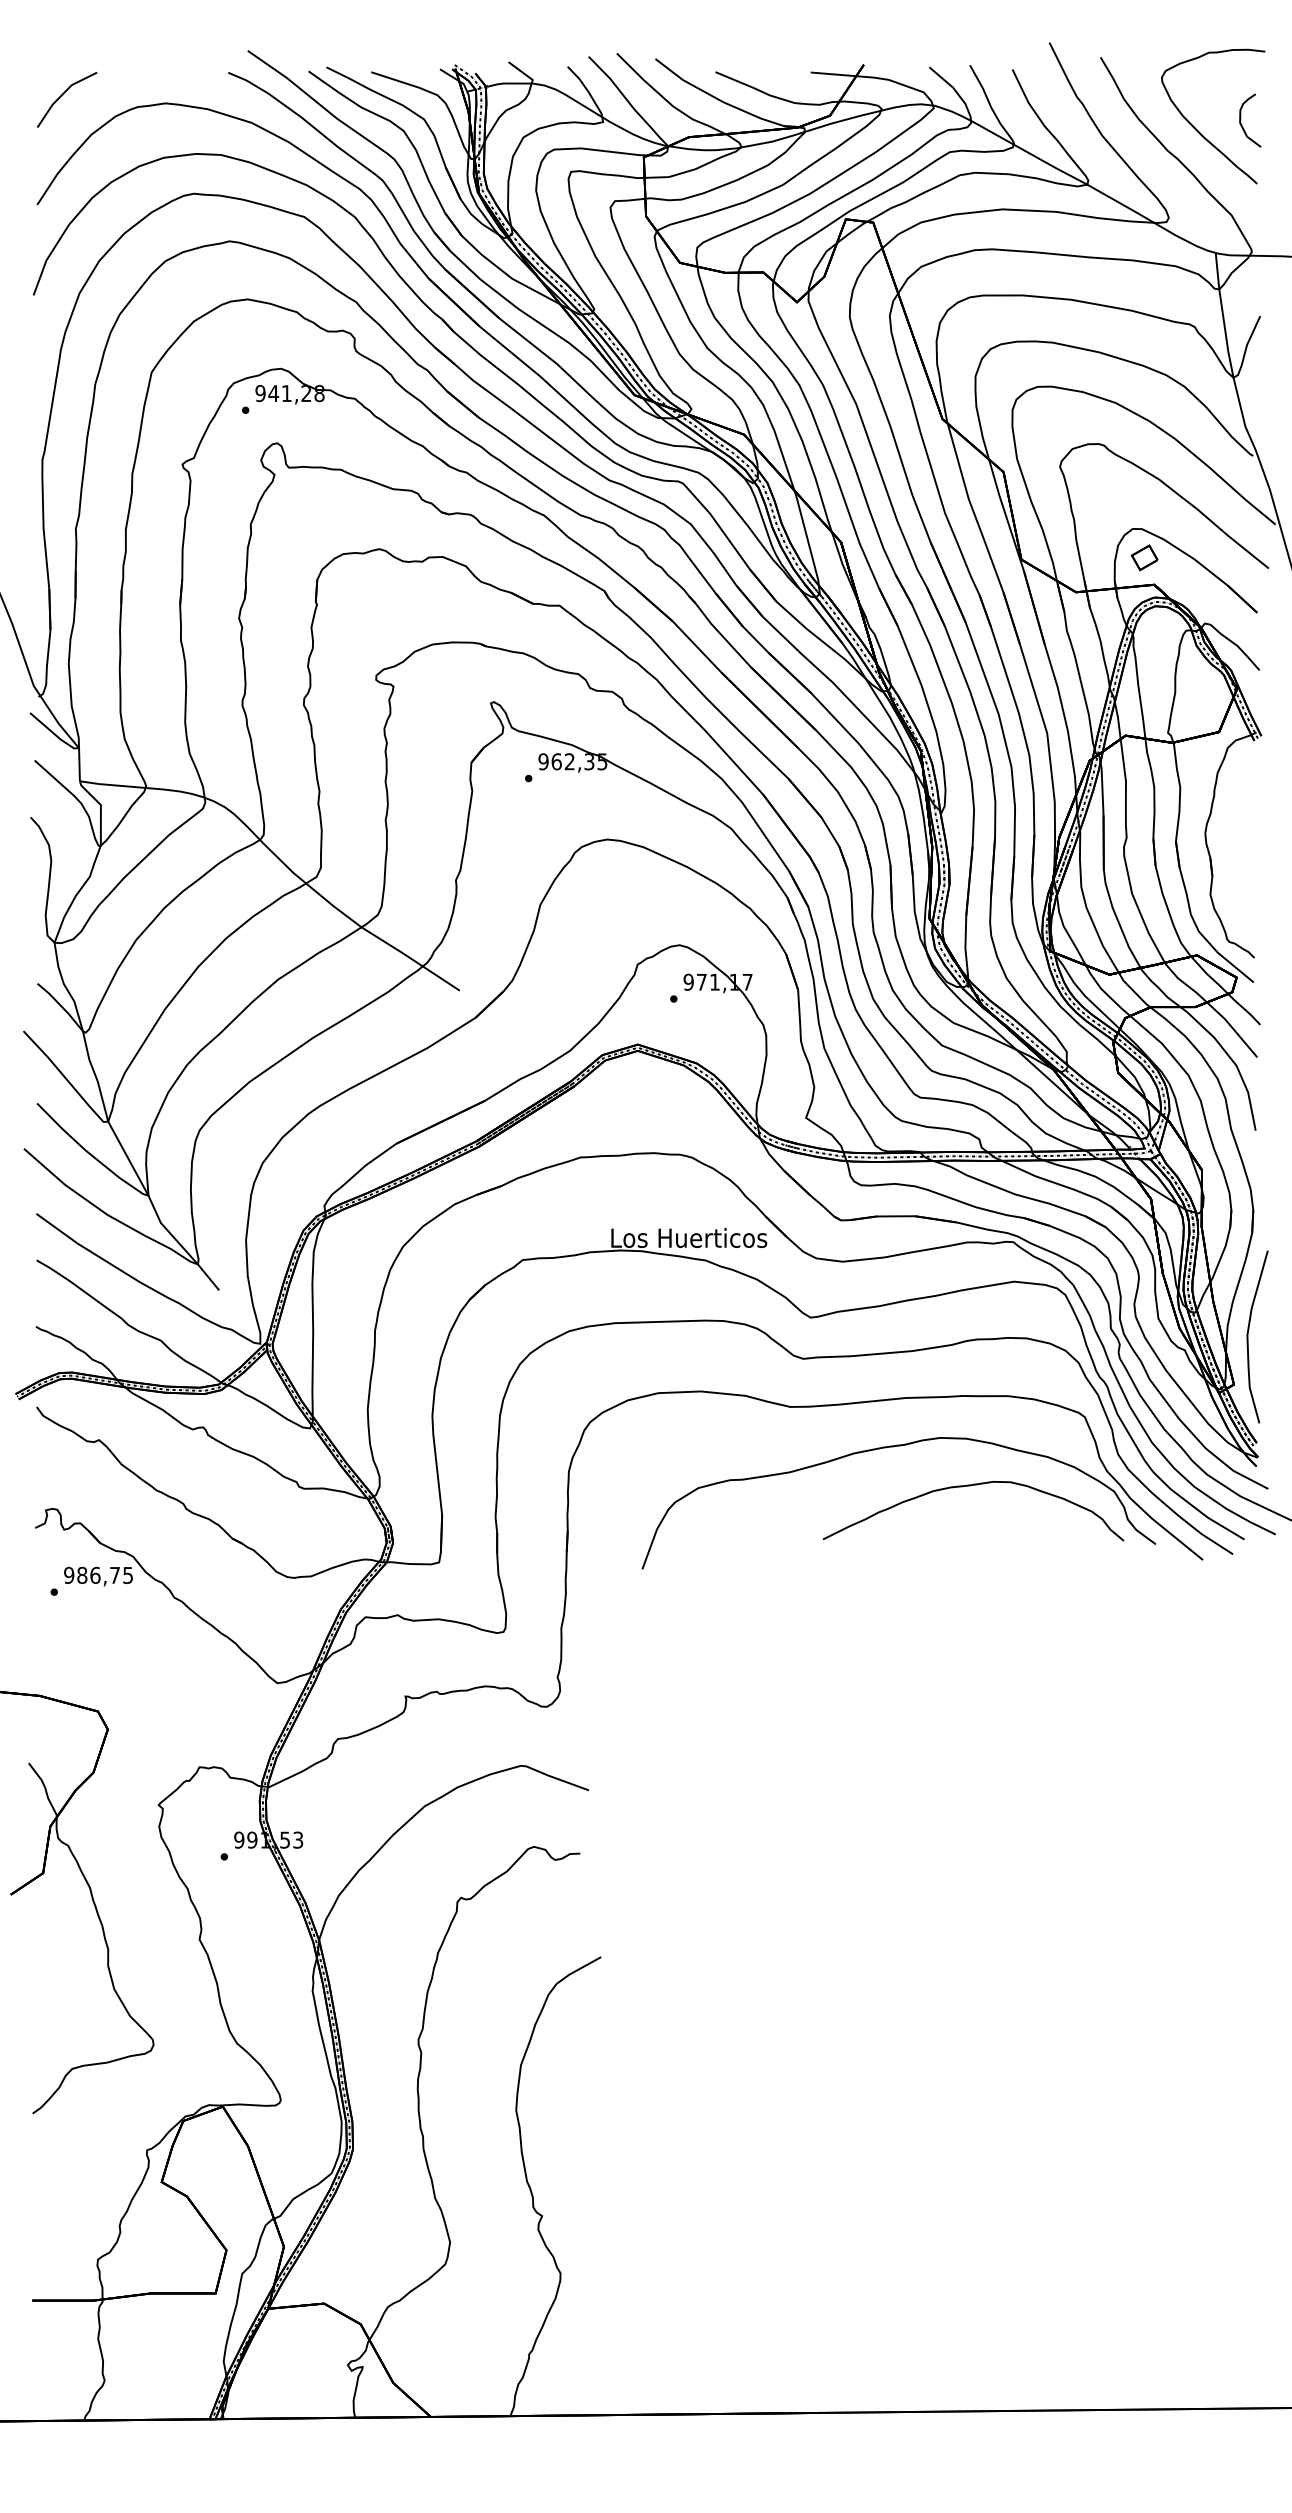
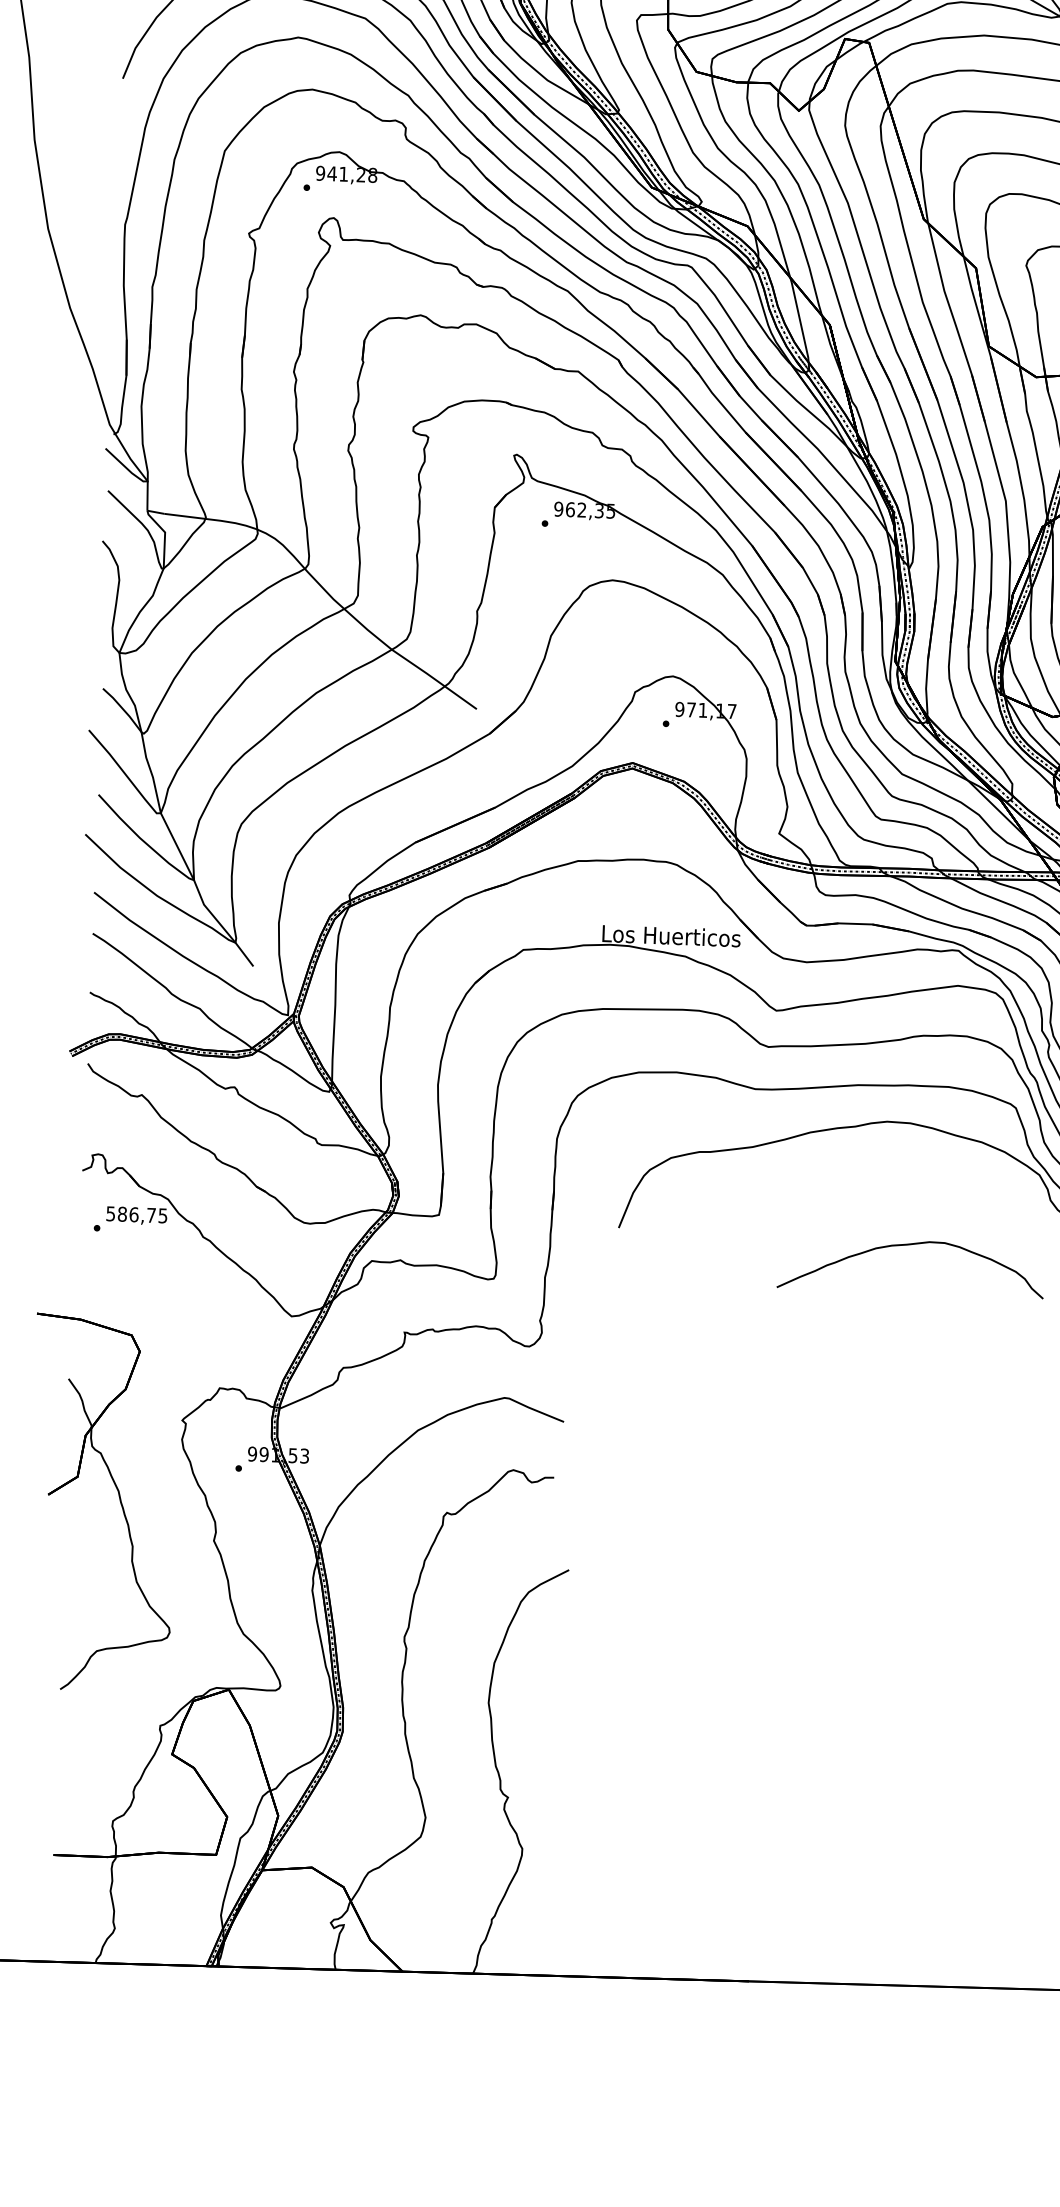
curve: (970, 1486) -> (909, 1245), moved
text: (69, 1574) -> (111, 1213), 986,75 -> 586,75

